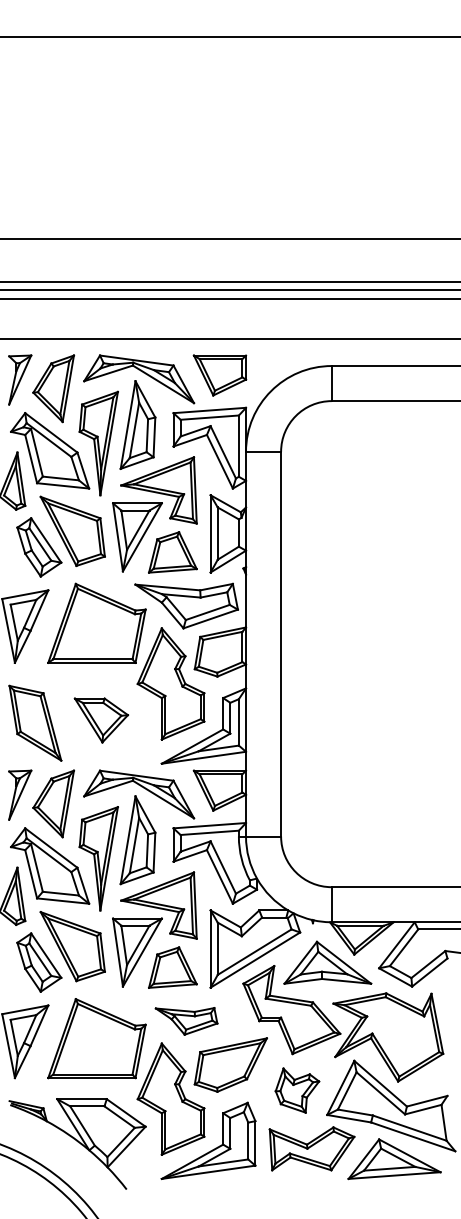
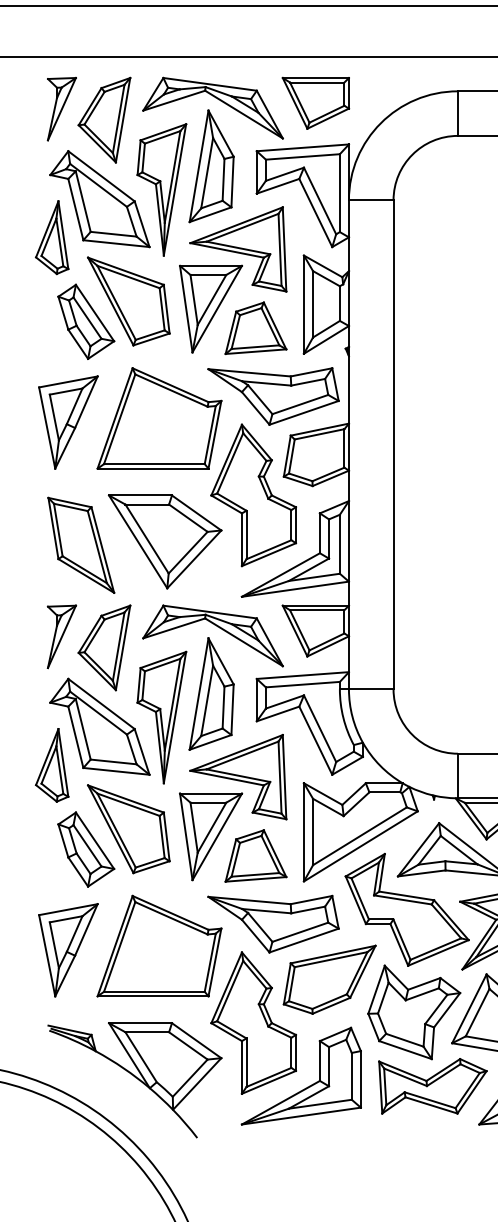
part: (101, 720) -> (165, 541), size x1.67
part: (186, 1021) -> (273, 924), size x1.67
part: (297, 1090) -> (414, 1012), size x1.67

